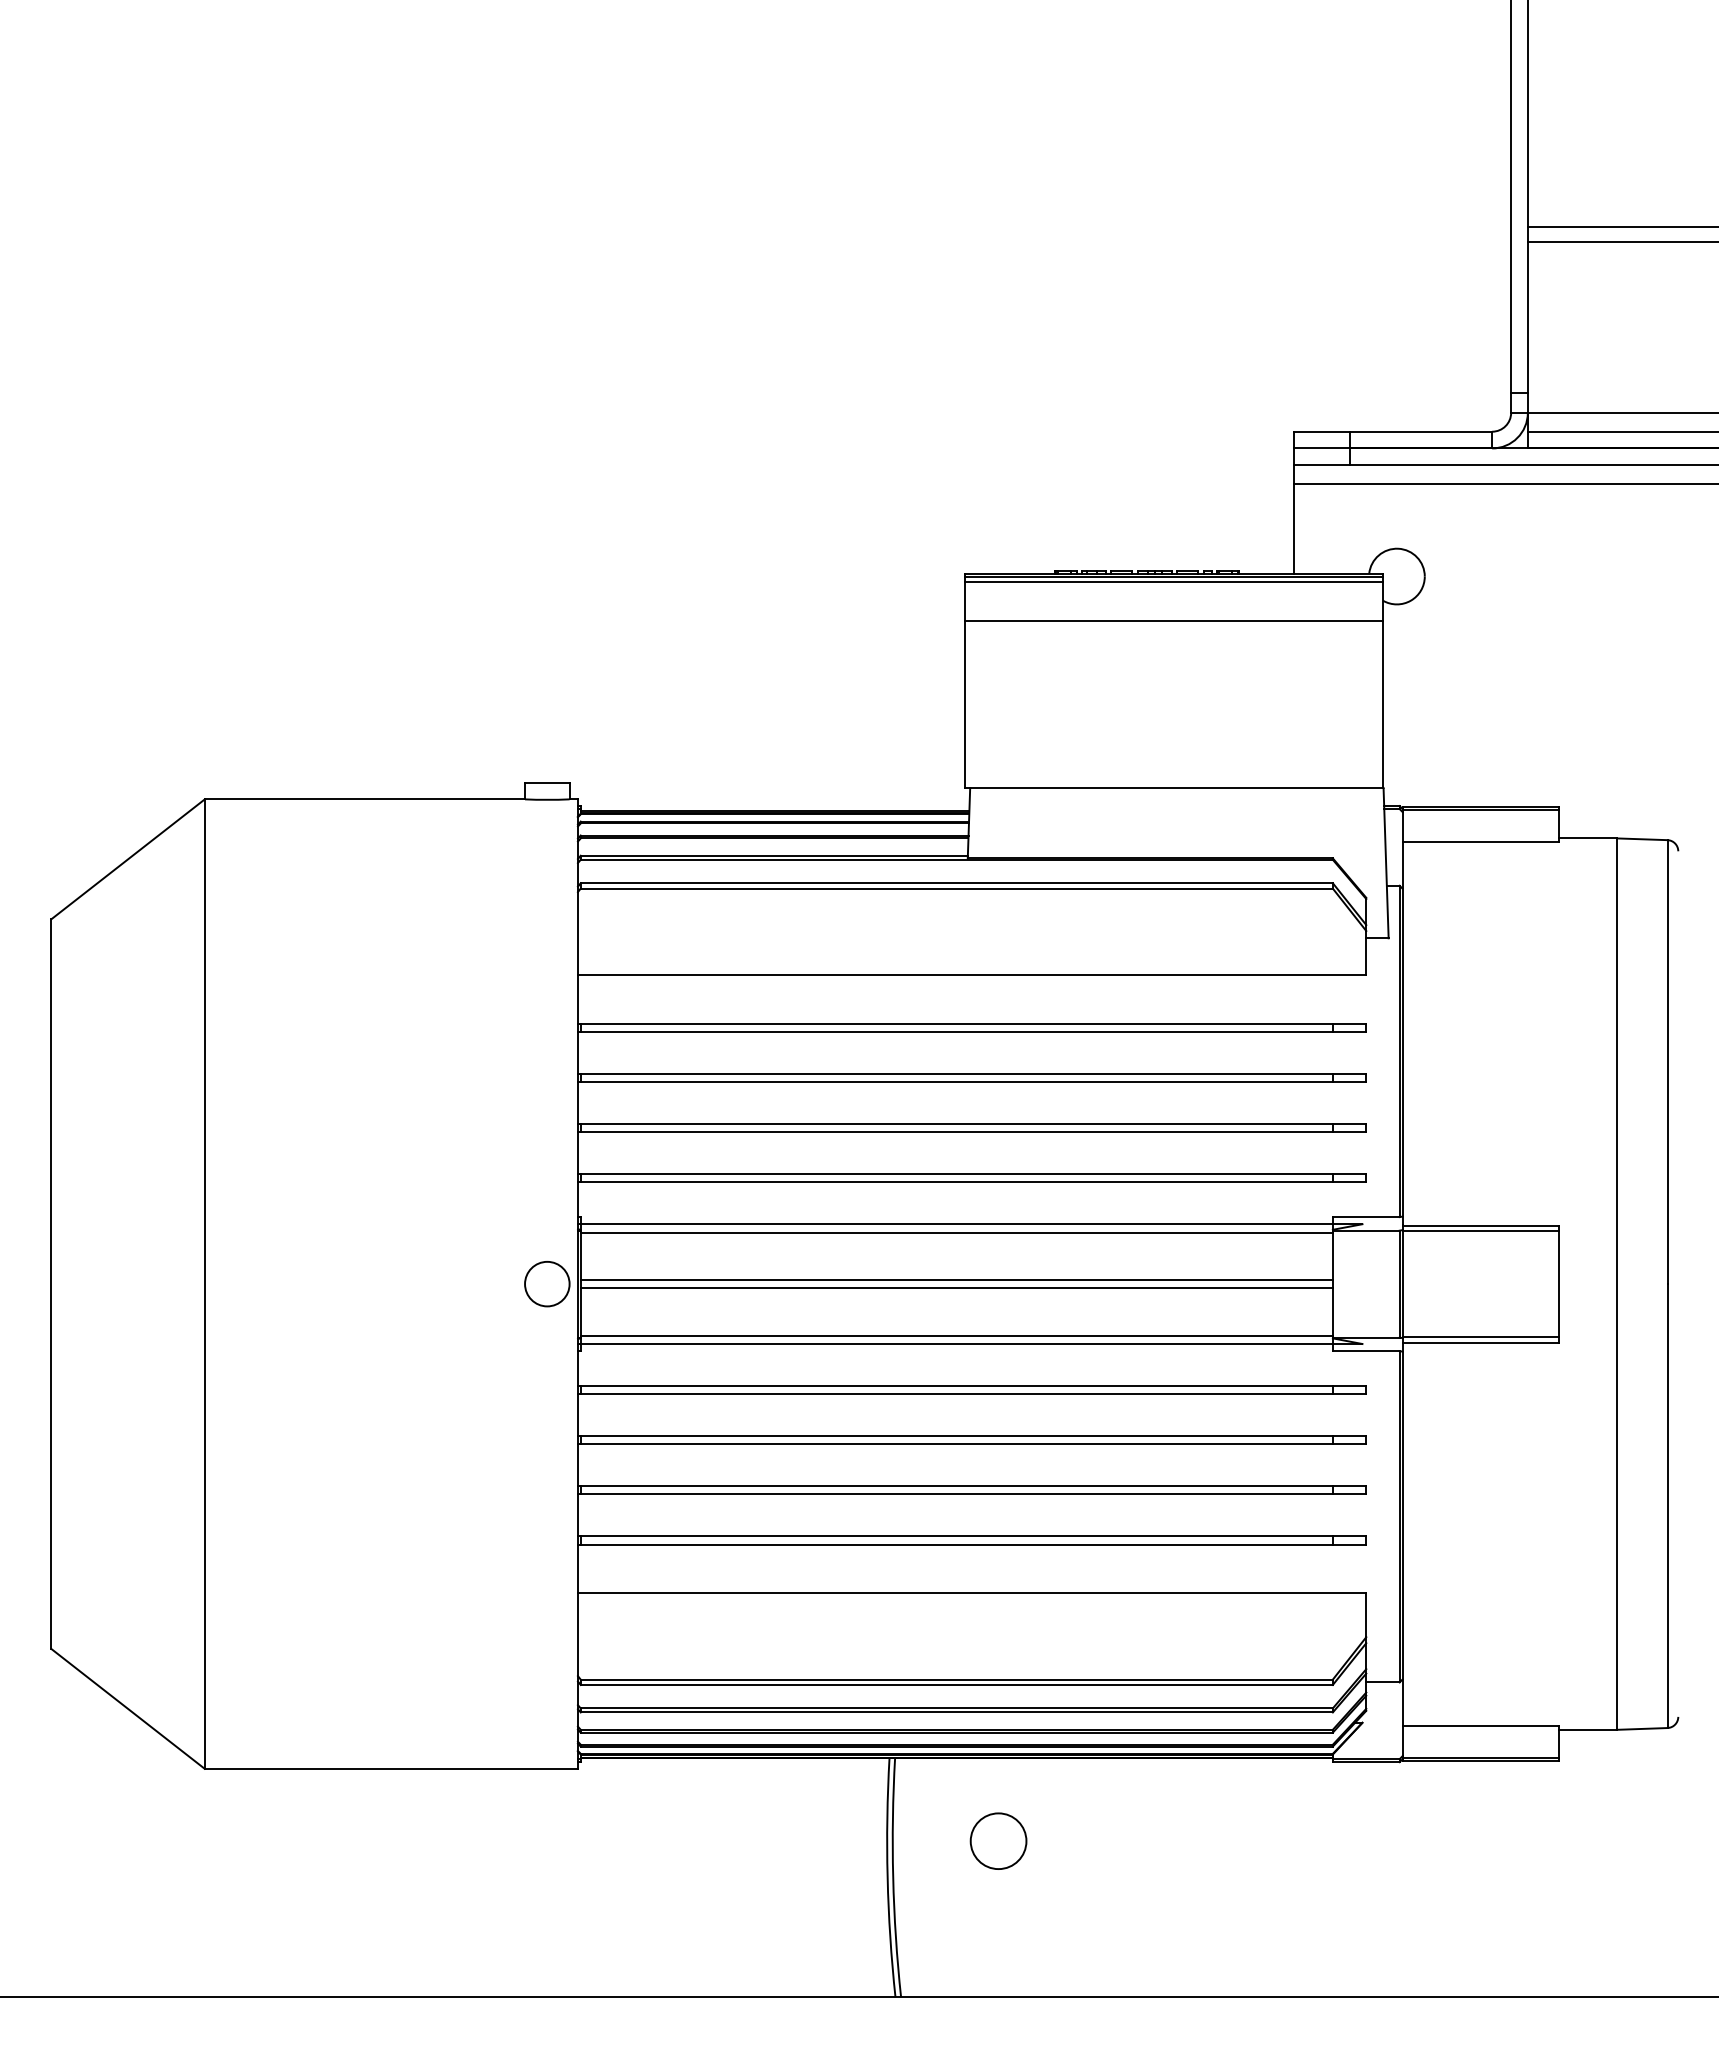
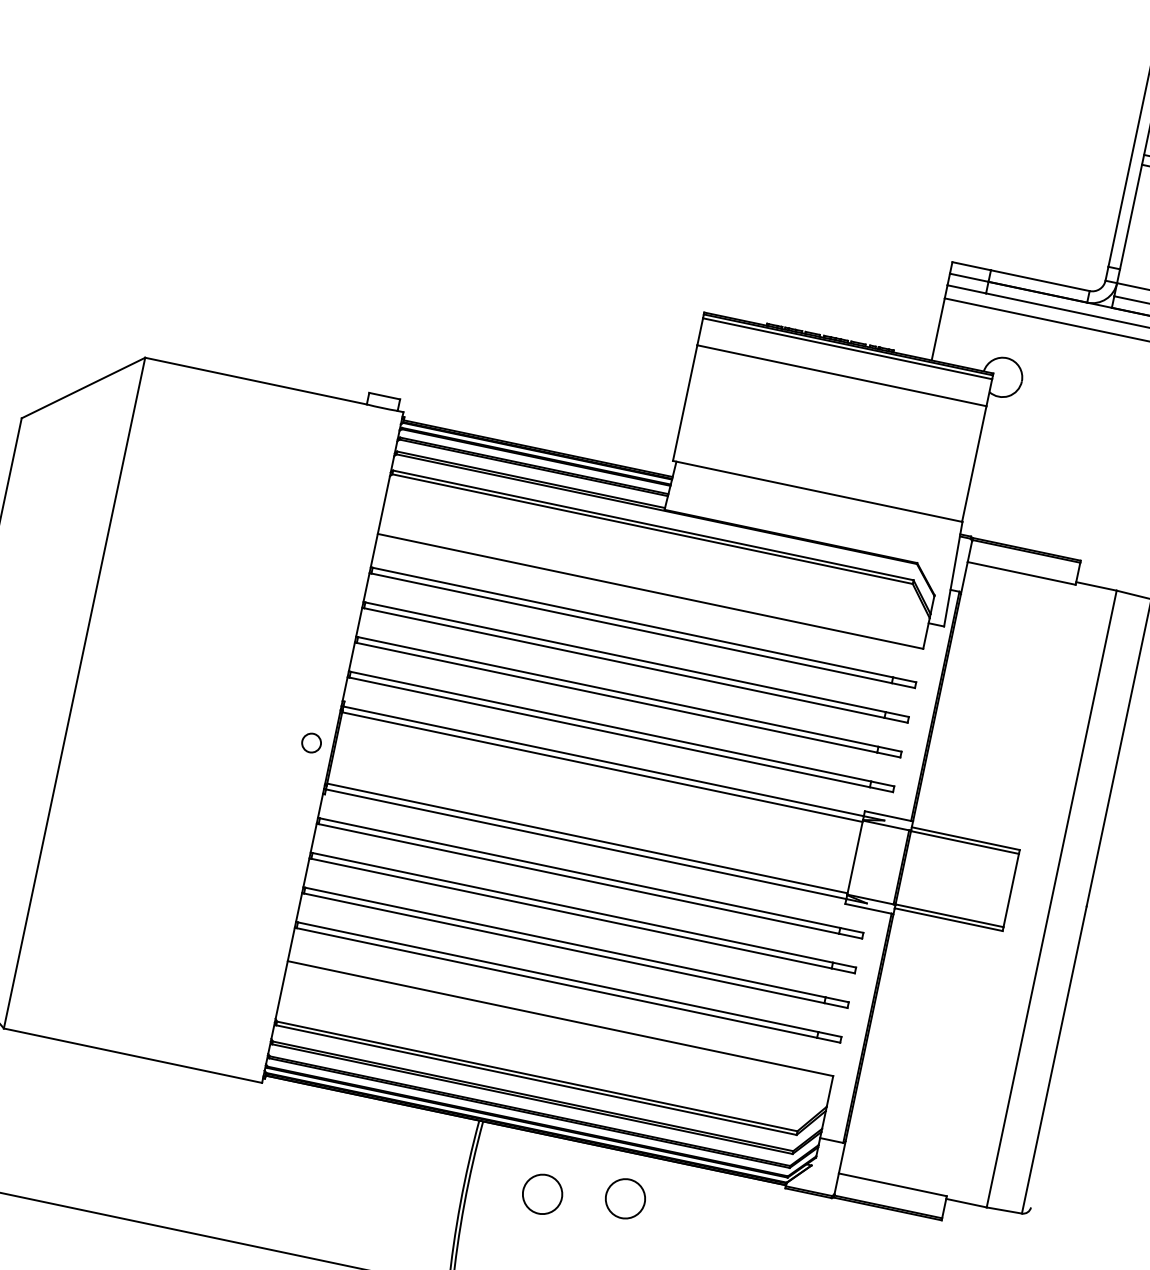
line: (956, 1279) -> (595, 799), removed
circle: (547, 1283) -> (311, 742), size x0.6
line: (956, 1288) -> (594, 805), removed
circle: (1114, 1822) -> (625, 1198), added

